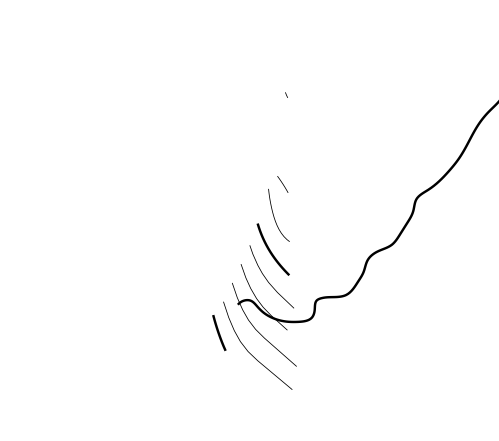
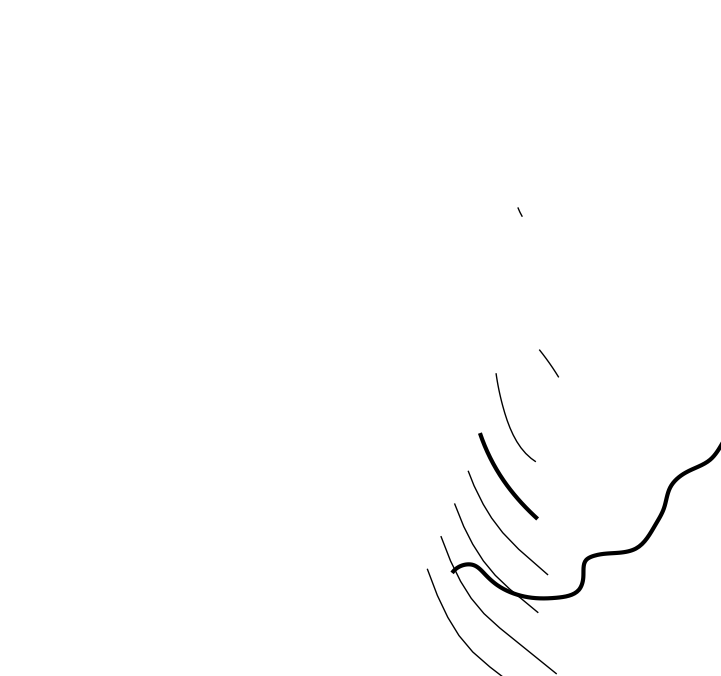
curve: (282, 184) -> (548, 363), moved
line: (219, 333) -> (422, 623), removed

